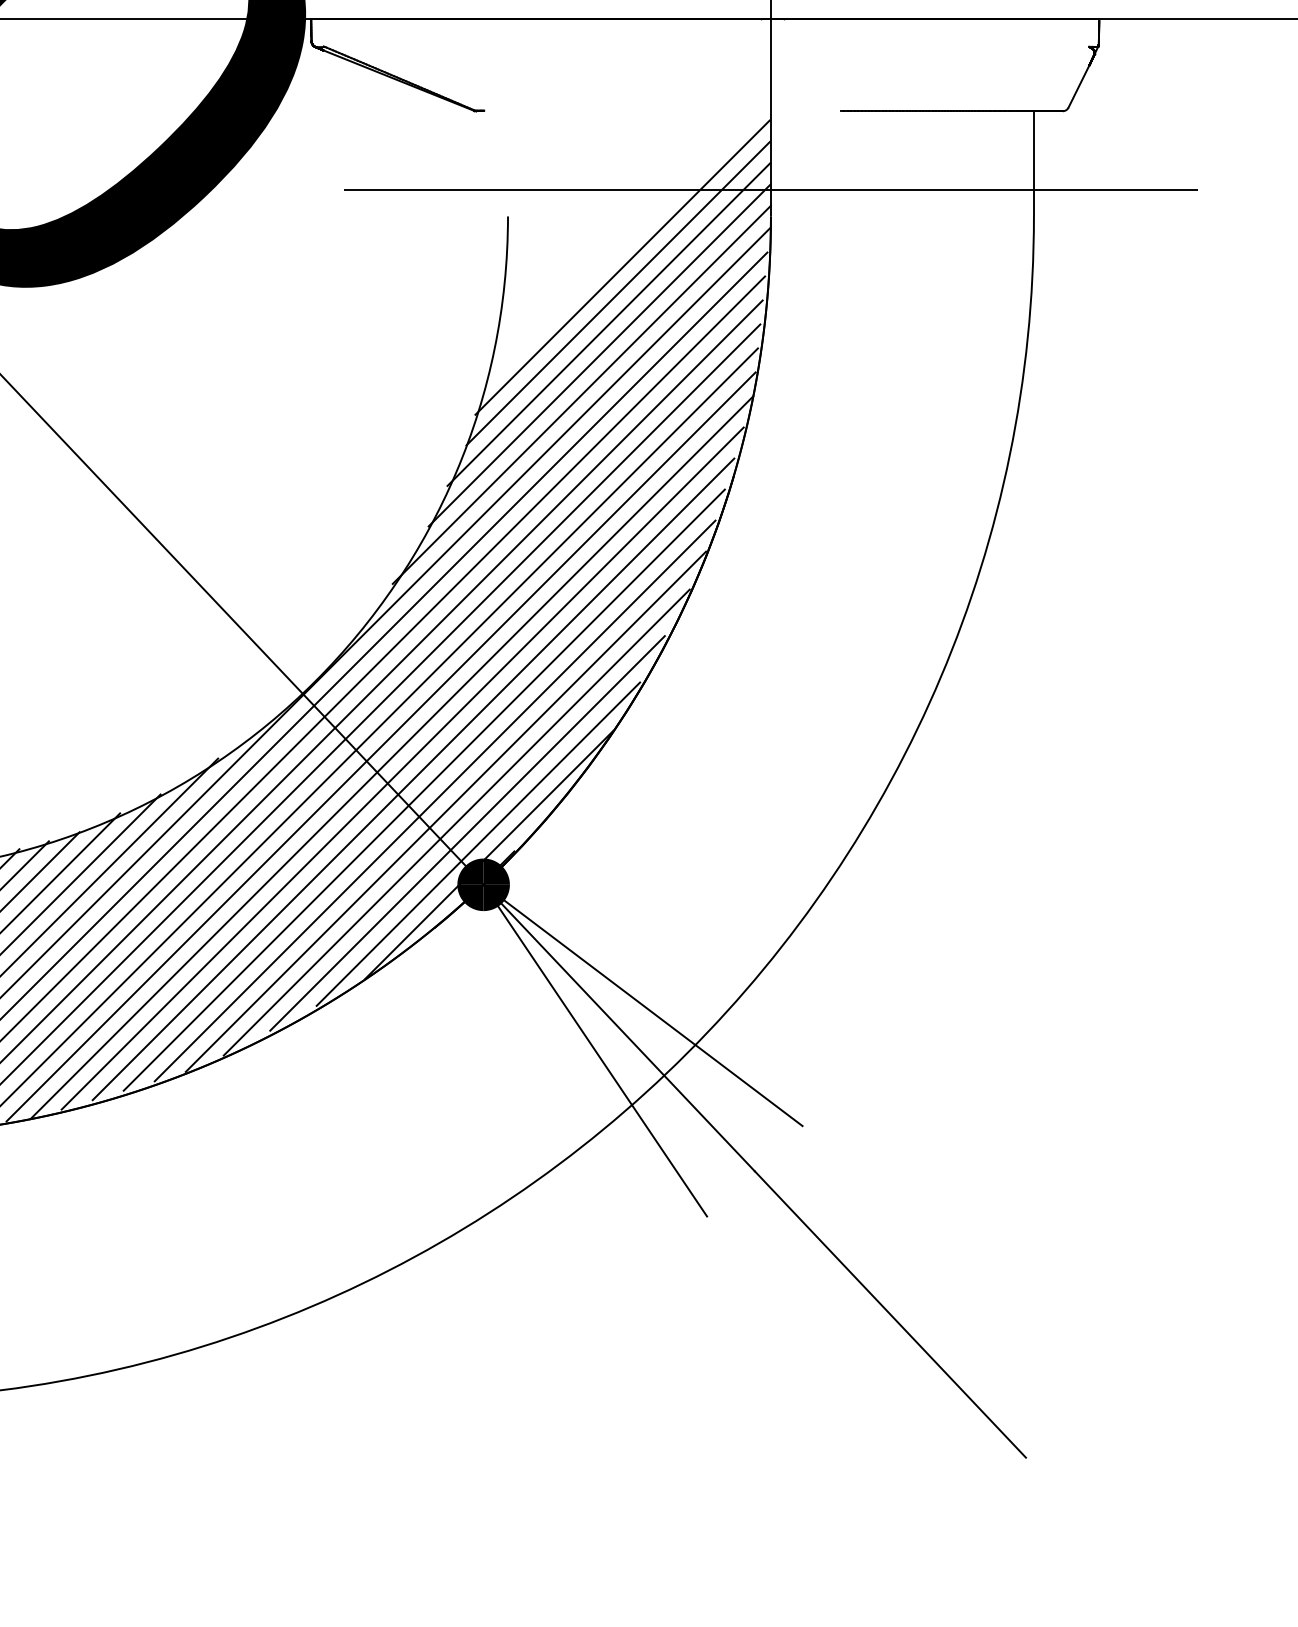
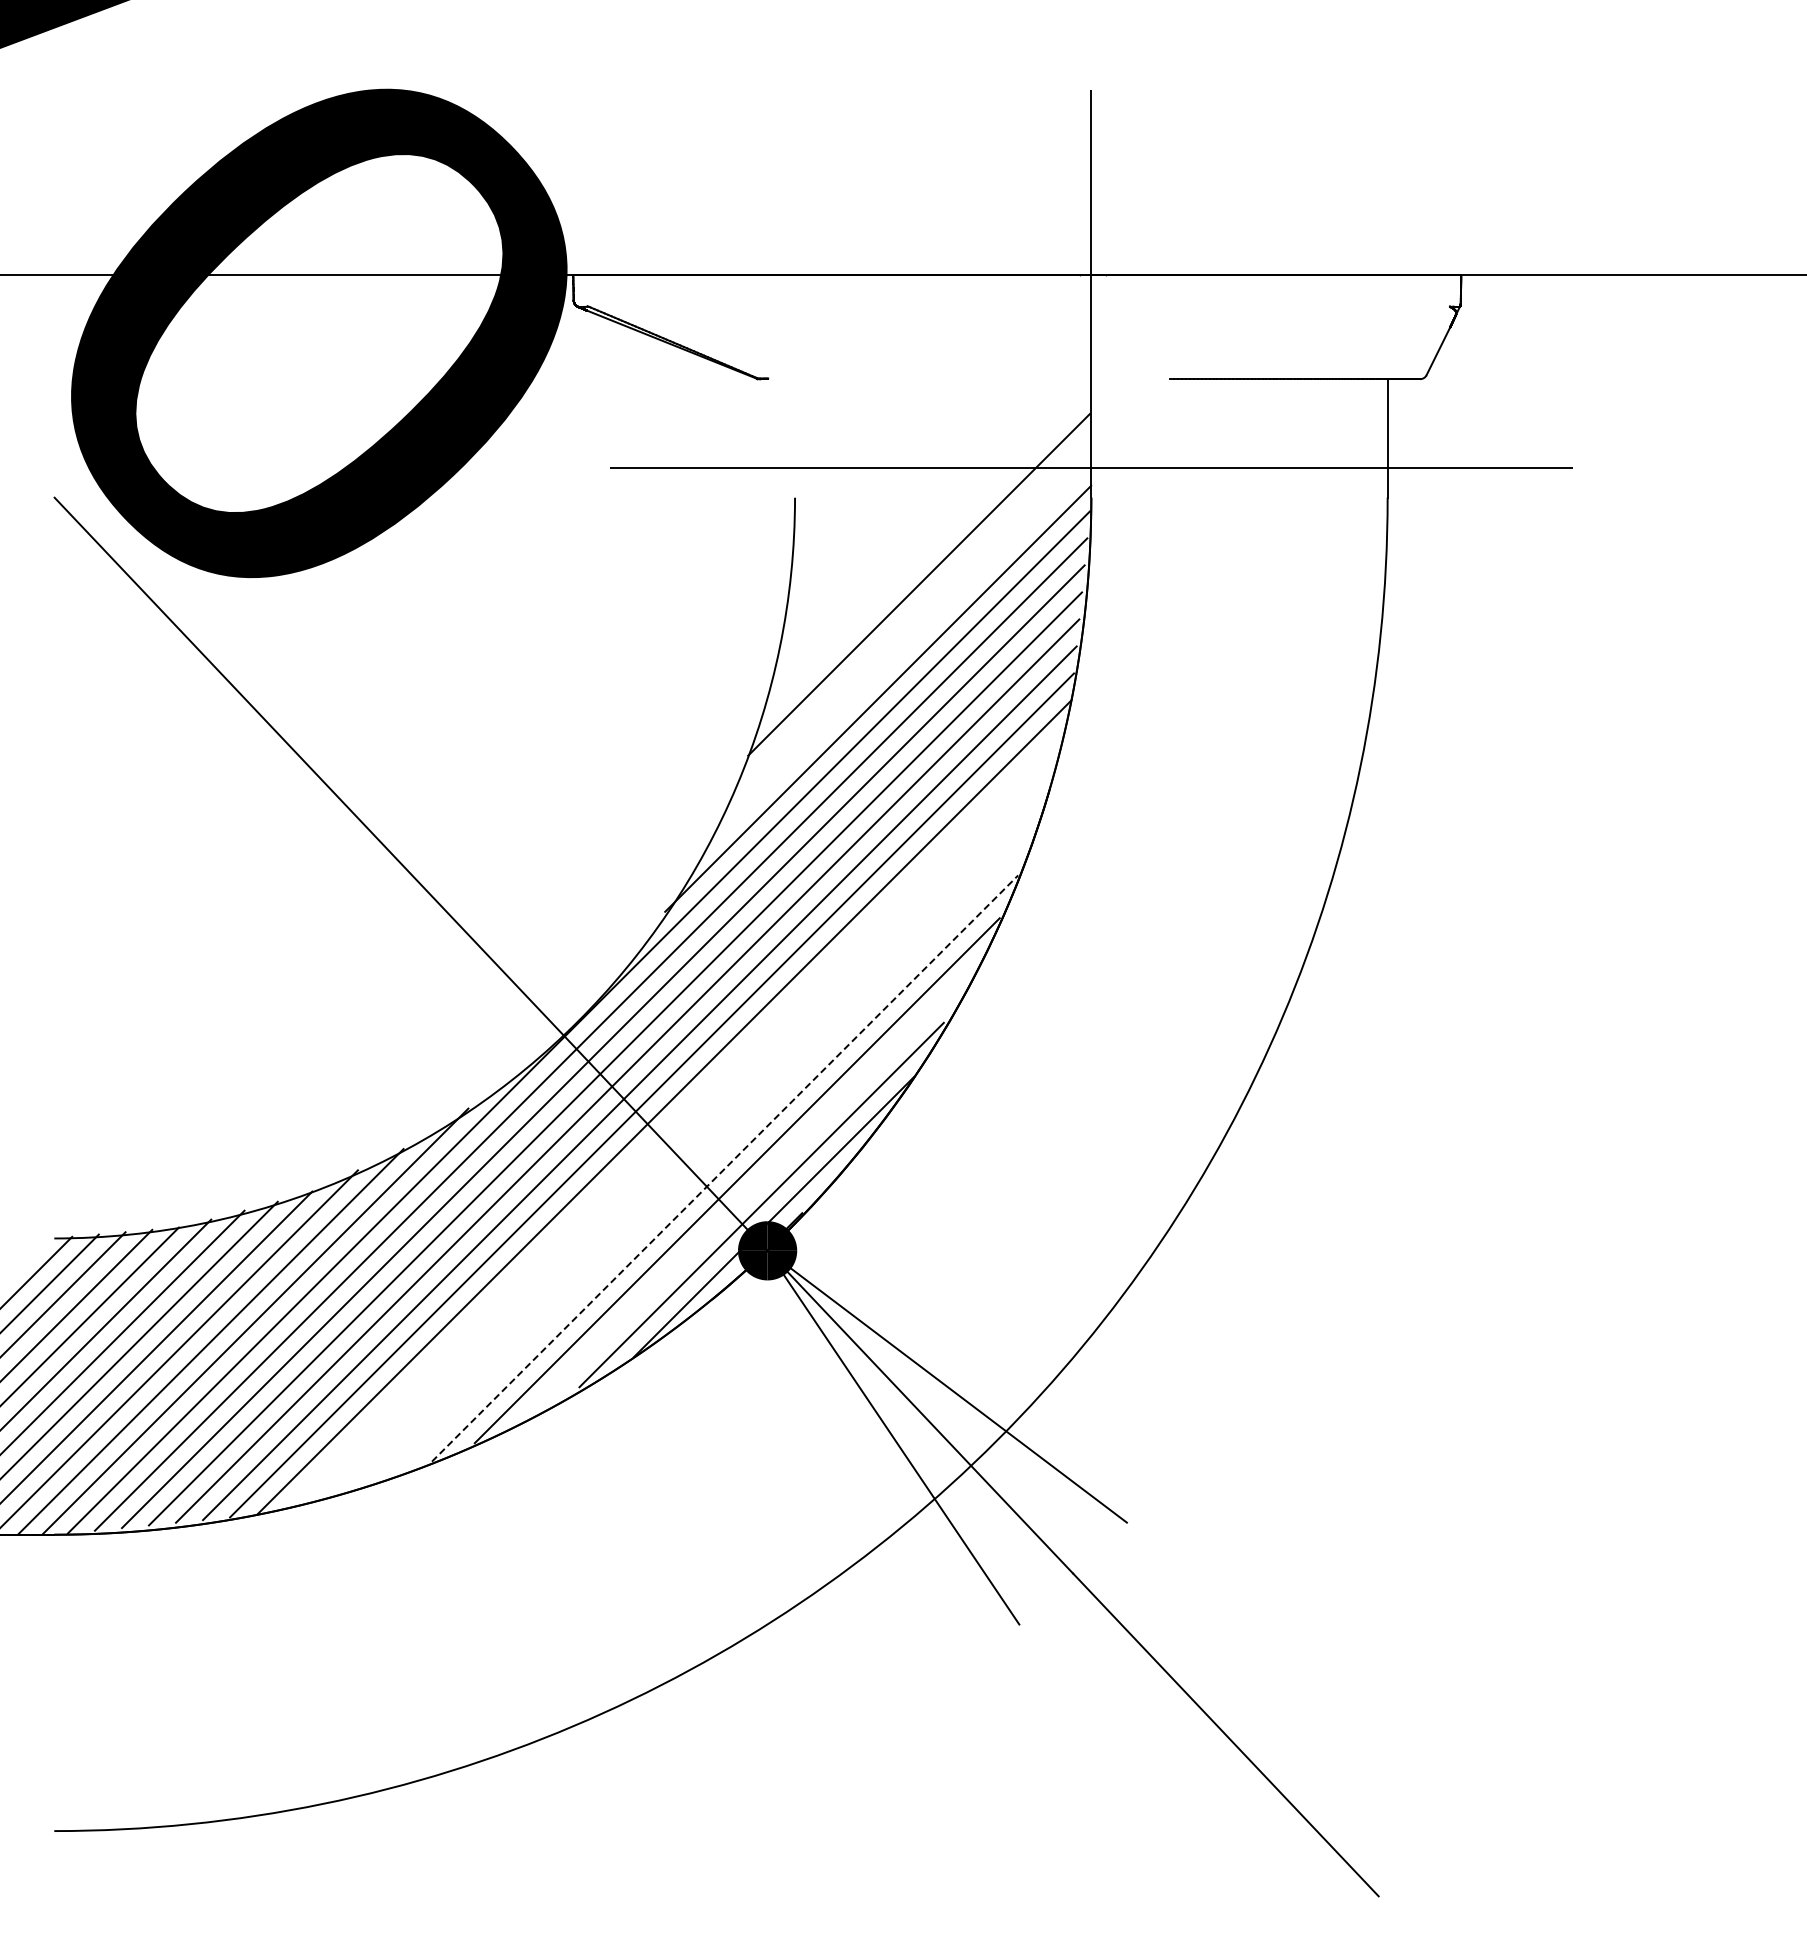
line: (622, 267) -> (923, 555), removed
line: (608, 324) -> (908, 619), removed
line: (598, 355) -> (897, 654), removed
line: (402, 768) -> (676, 1119), removed
line: (413, 778) -> (688, 1131), removed
line: (424, 789) -> (700, 1143), removed
line: (434, 801) -> (712, 1156), removed
line: (446, 811) -> (725, 1168), solid -> dashed
line: (467, 833) -> (749, 1192), removed

